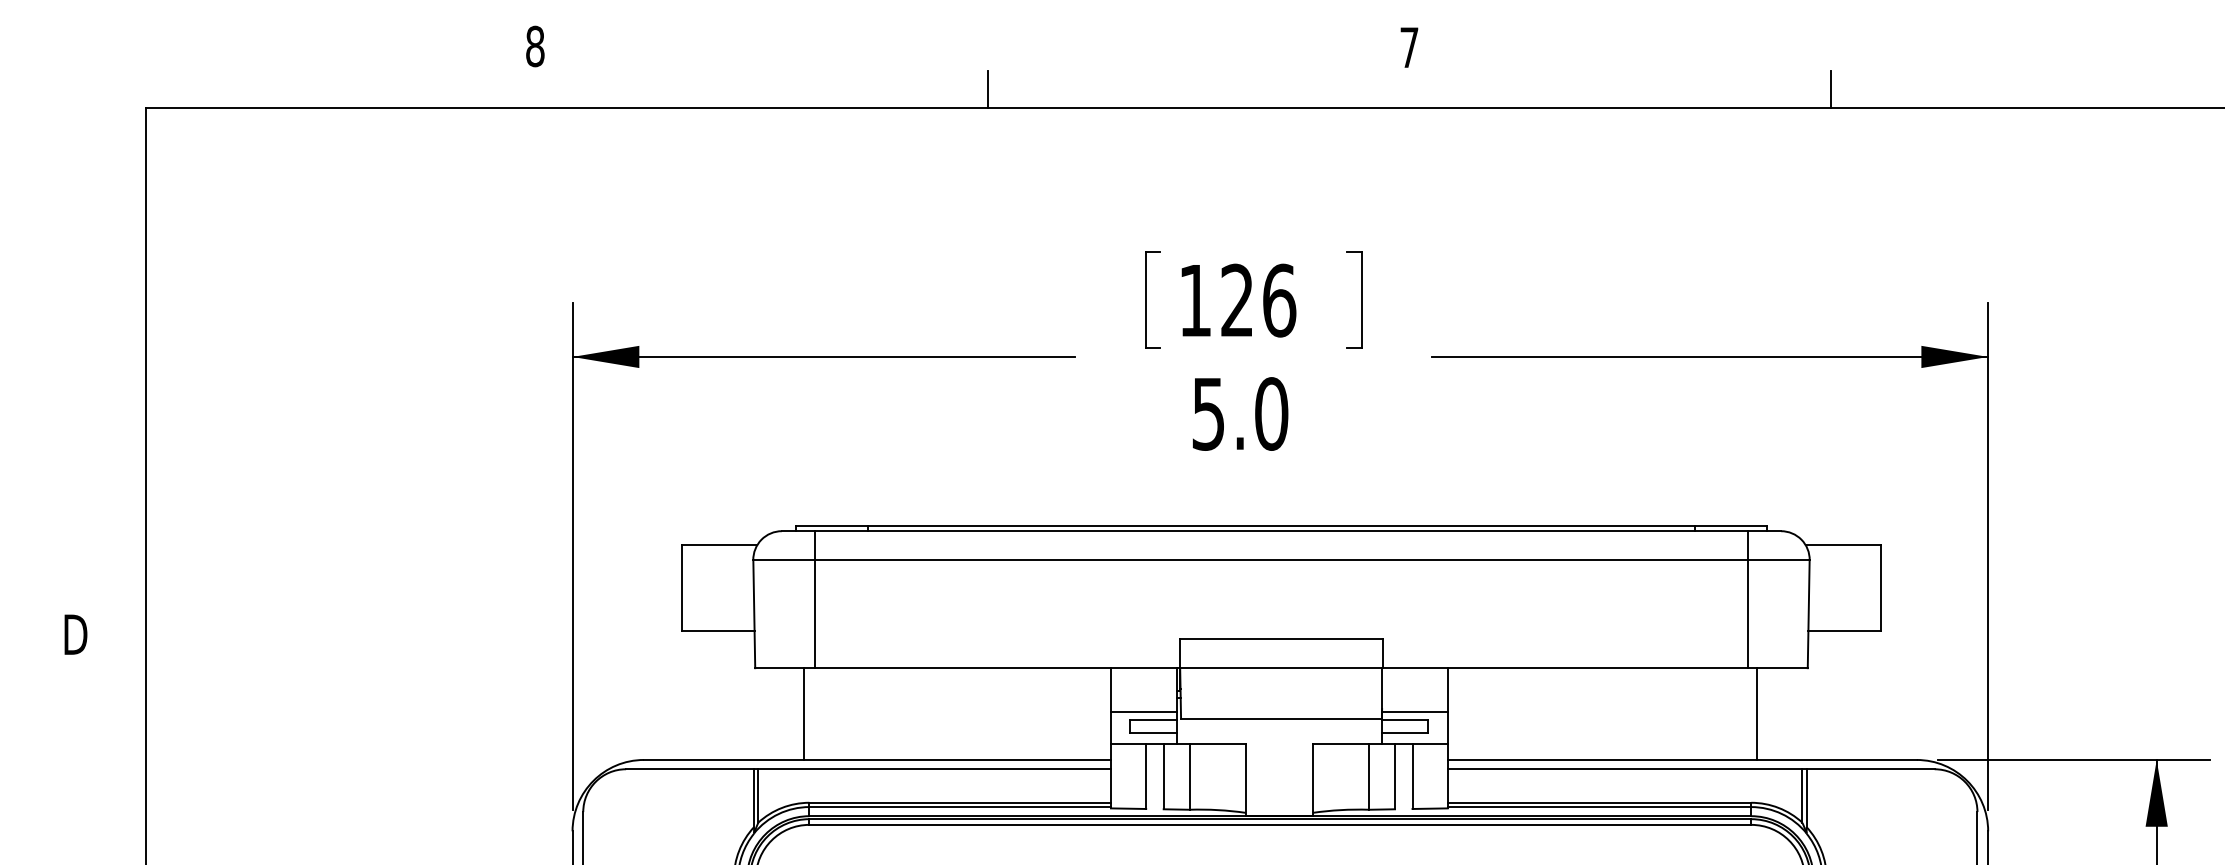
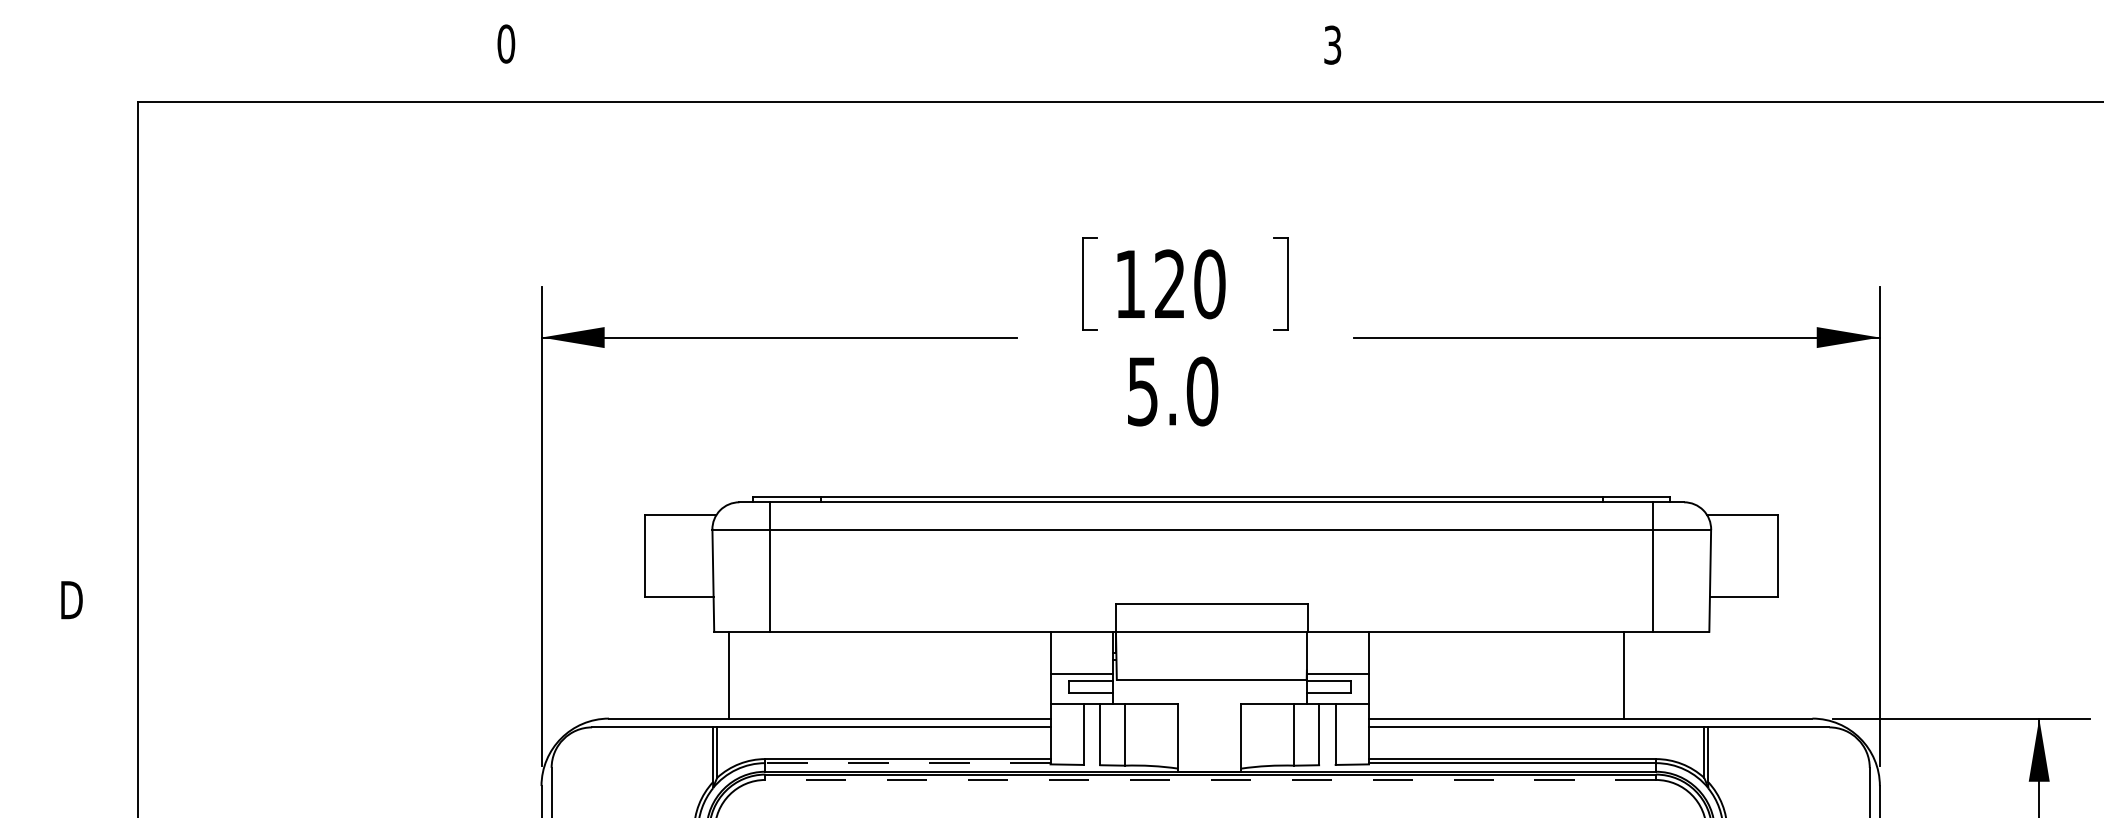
text: (535, 45) -> (506, 43), 8 -> 0
text: (1409, 46) -> (1332, 44), 7 -> 3
line: (988, 89) -> (934, 84), removed
line: (1831, 89) -> (1731, 84), removed
text: (1279, 300) -> (1209, 284), 126 -> 120
line: (804, 713) -> (729, 674), moved
line: (1757, 713) -> (1624, 674), moved
line: (960, 807) -> (908, 763), solid -> dashed
line: (1280, 824) -> (1210, 779), solid -> dashed

